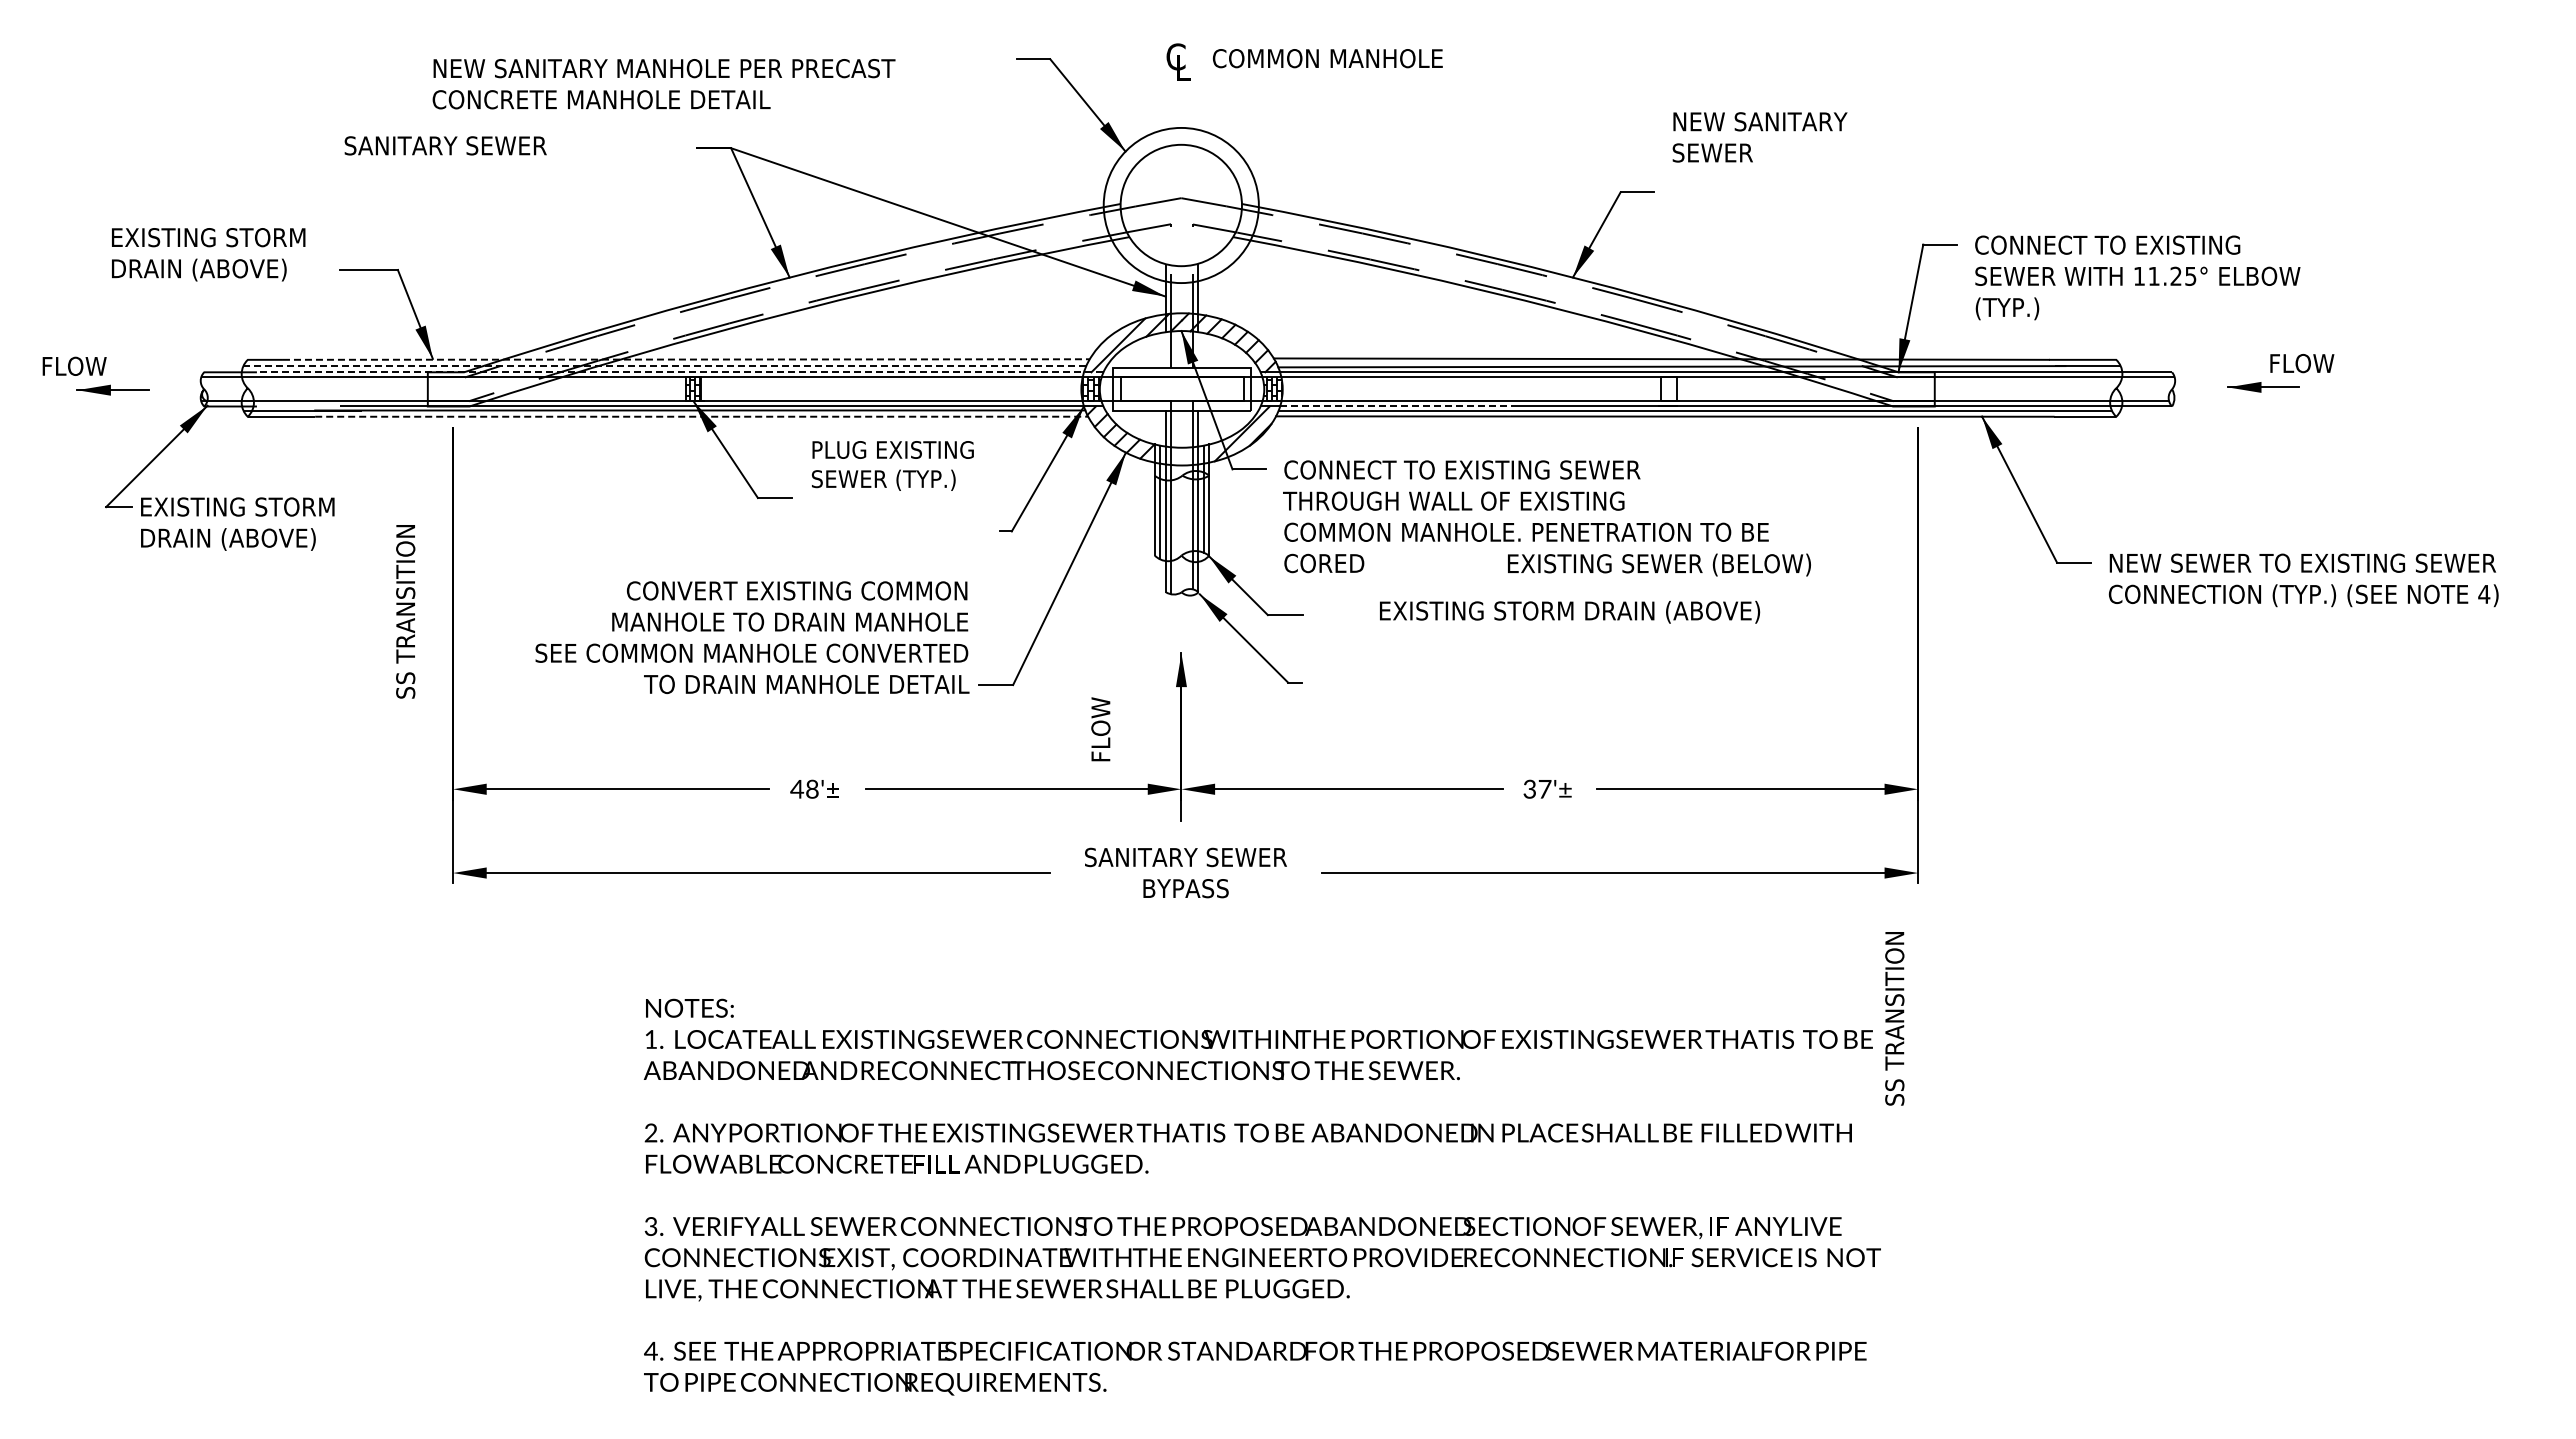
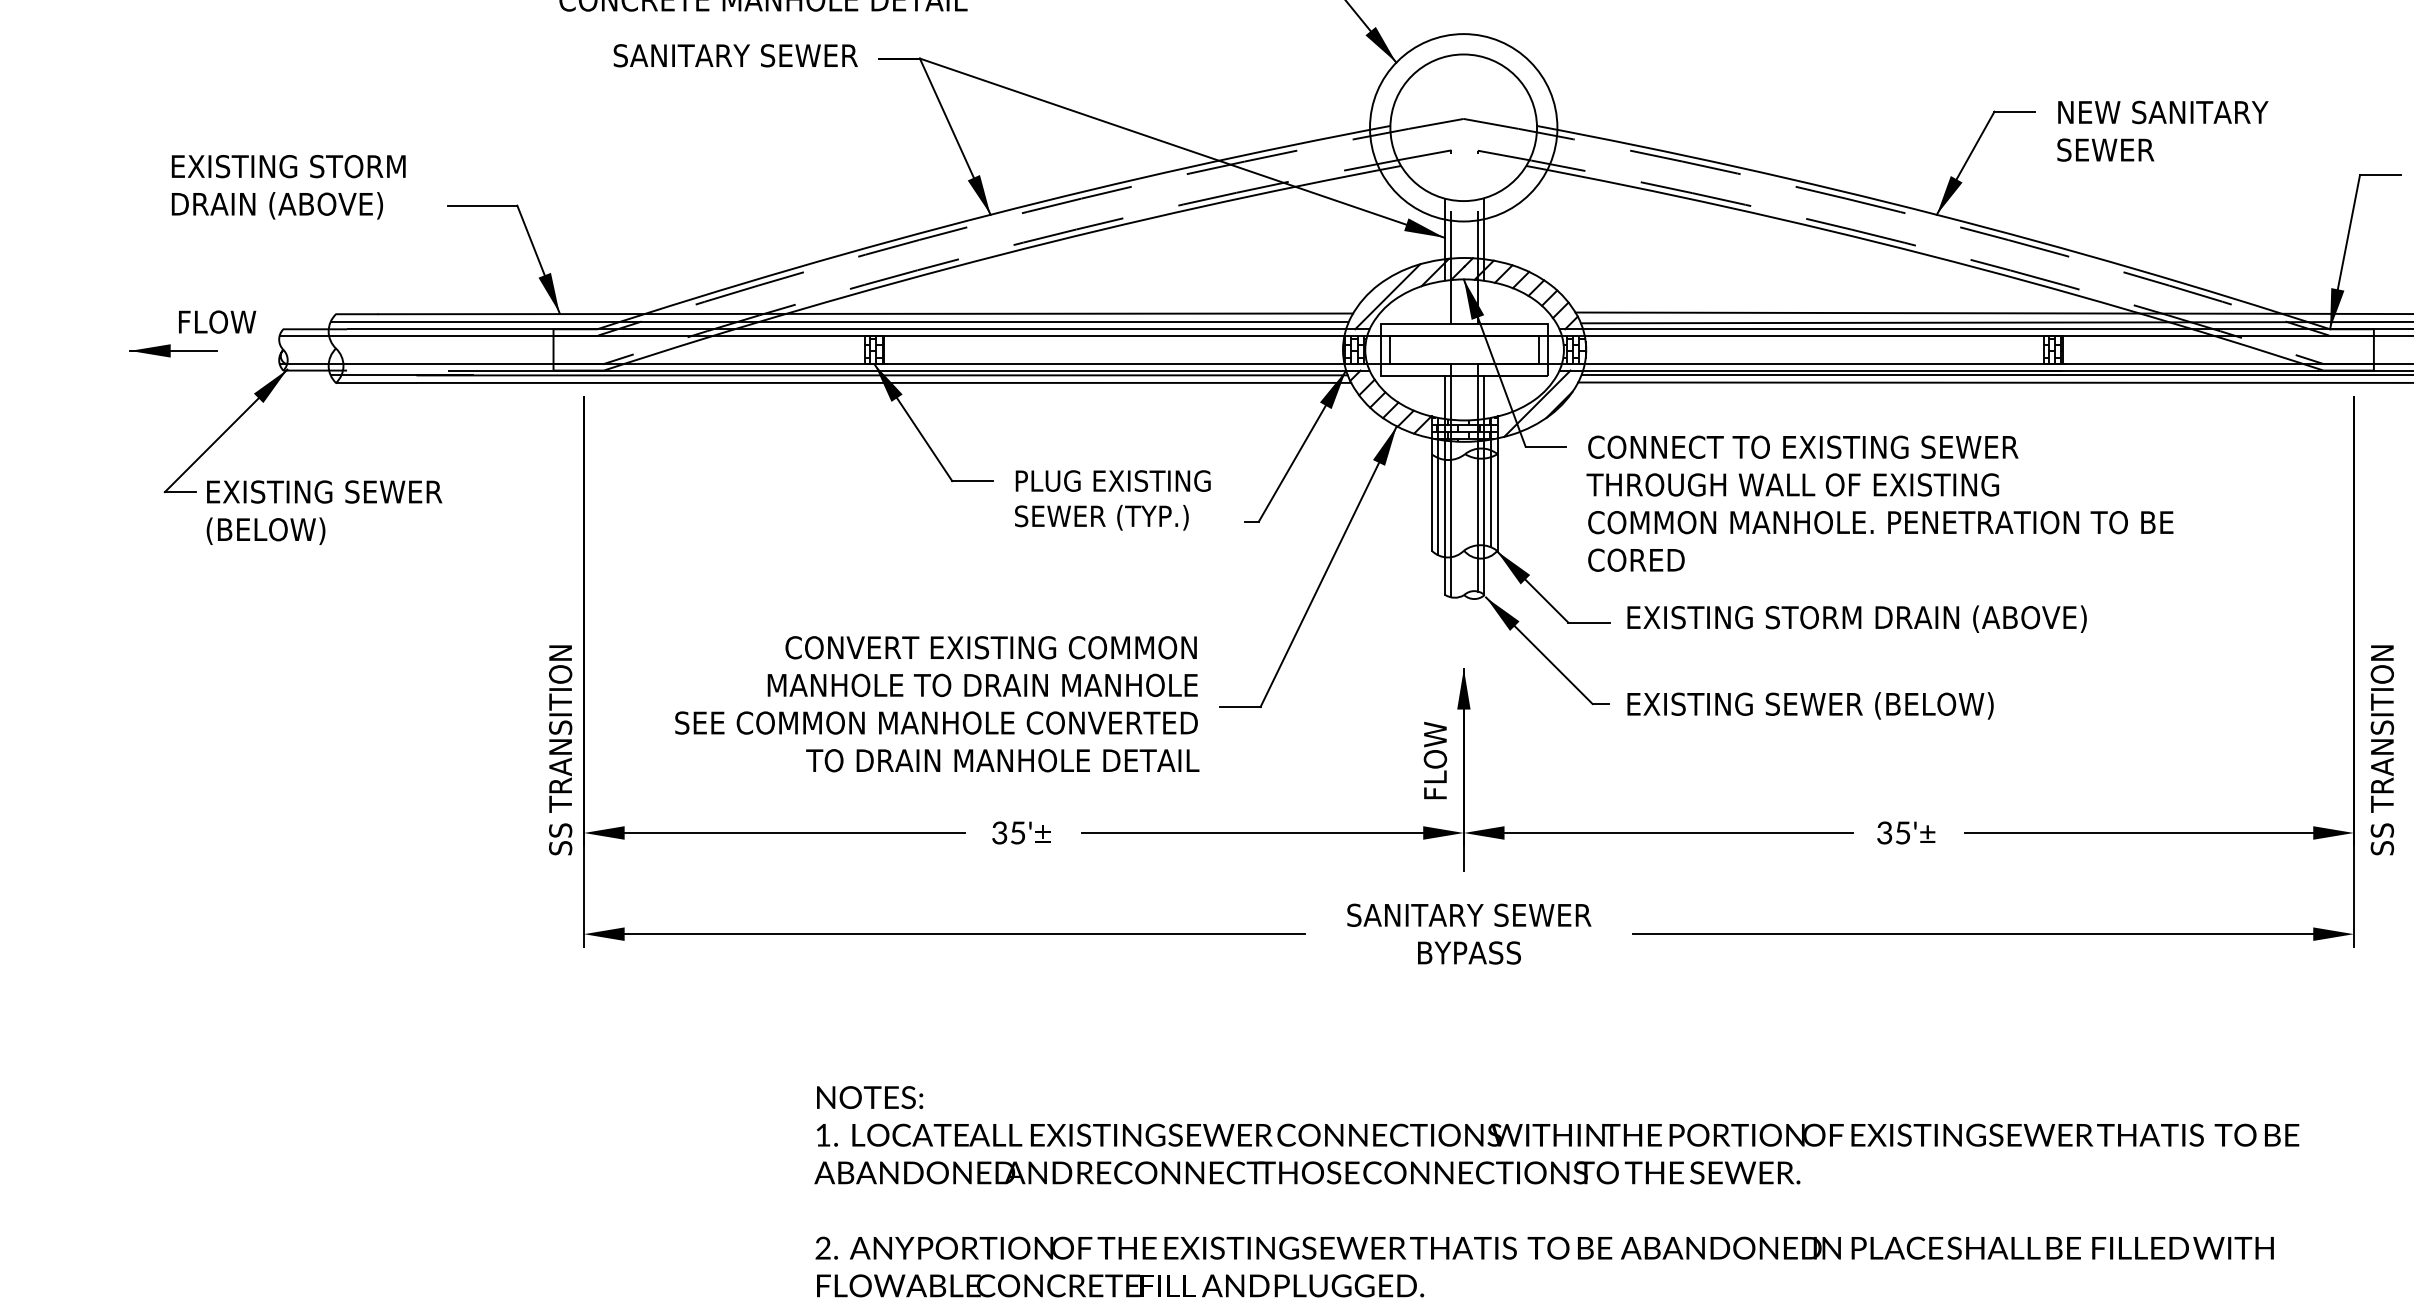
text: (1759, 137) -> (2162, 131), moved
text: (445, 145) -> (735, 55), moved
line: (686, 359) -> (865, 313), dashed -> solid
text: (74, 365) -> (217, 321), moved
line: (665, 366) -> (840, 322), dashed -> solid
line: (679, 372) -> (857, 329), dashed -> solid
hatch: (1669, 389) -> (2053, 350), added
line: (1396, 406) -> (1723, 370), dashed -> solid
line: (701, 416) -> (884, 382), dashed -> solid
hatch: (1181, 455) -> (1463, 429), added
text: (892, 465) -> (1112, 499), moved
text: (237, 523) -> (323, 511), EXISTING STORM DRAIN (ABOVE) -> EXISTING SEWER (BELOW)
text: (1659, 564) -> (1810, 705), moved
text: (405, 611) -> (560, 749), moved
text: (1570, 612) -> (1857, 619), moved
text: (752, 637) -> (937, 703), moved
text: (1100, 729) -> (1434, 760), moved
text: (804, 788) -> (1008, 832), 48' -> 35'
text: (1544, 789) -> (1902, 833), 37'± -> 35'±
text: (1894, 1018) -> (2382, 749), moved

